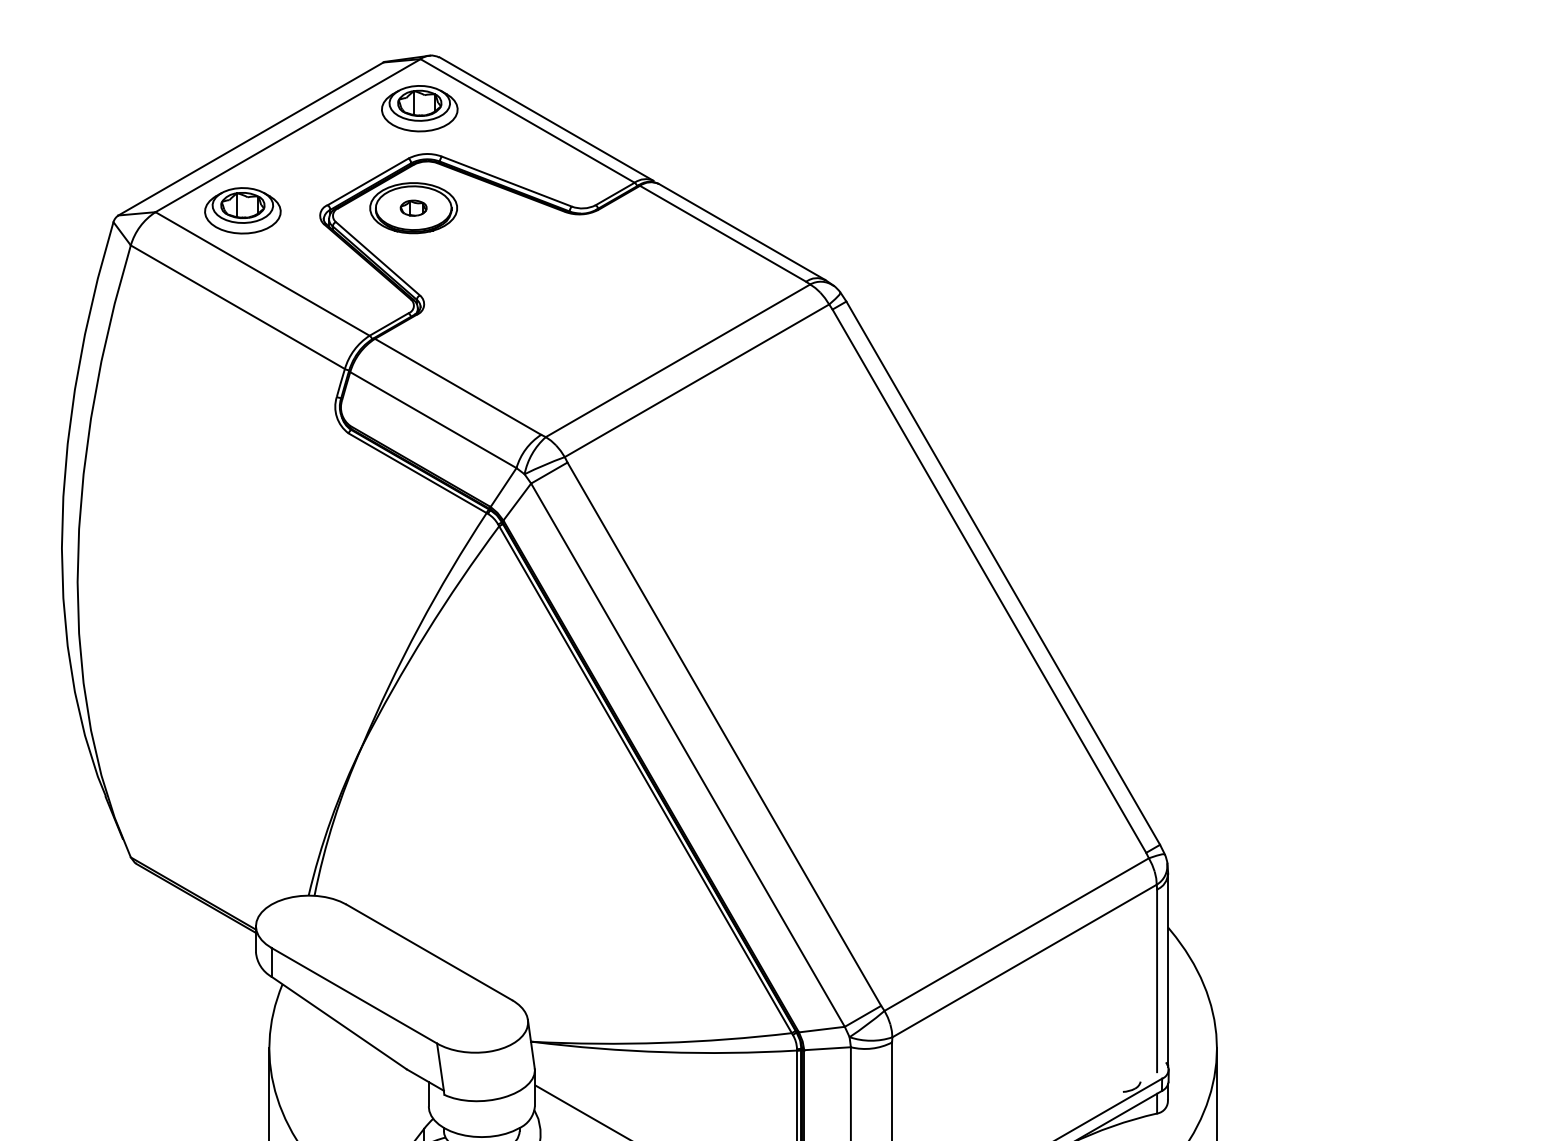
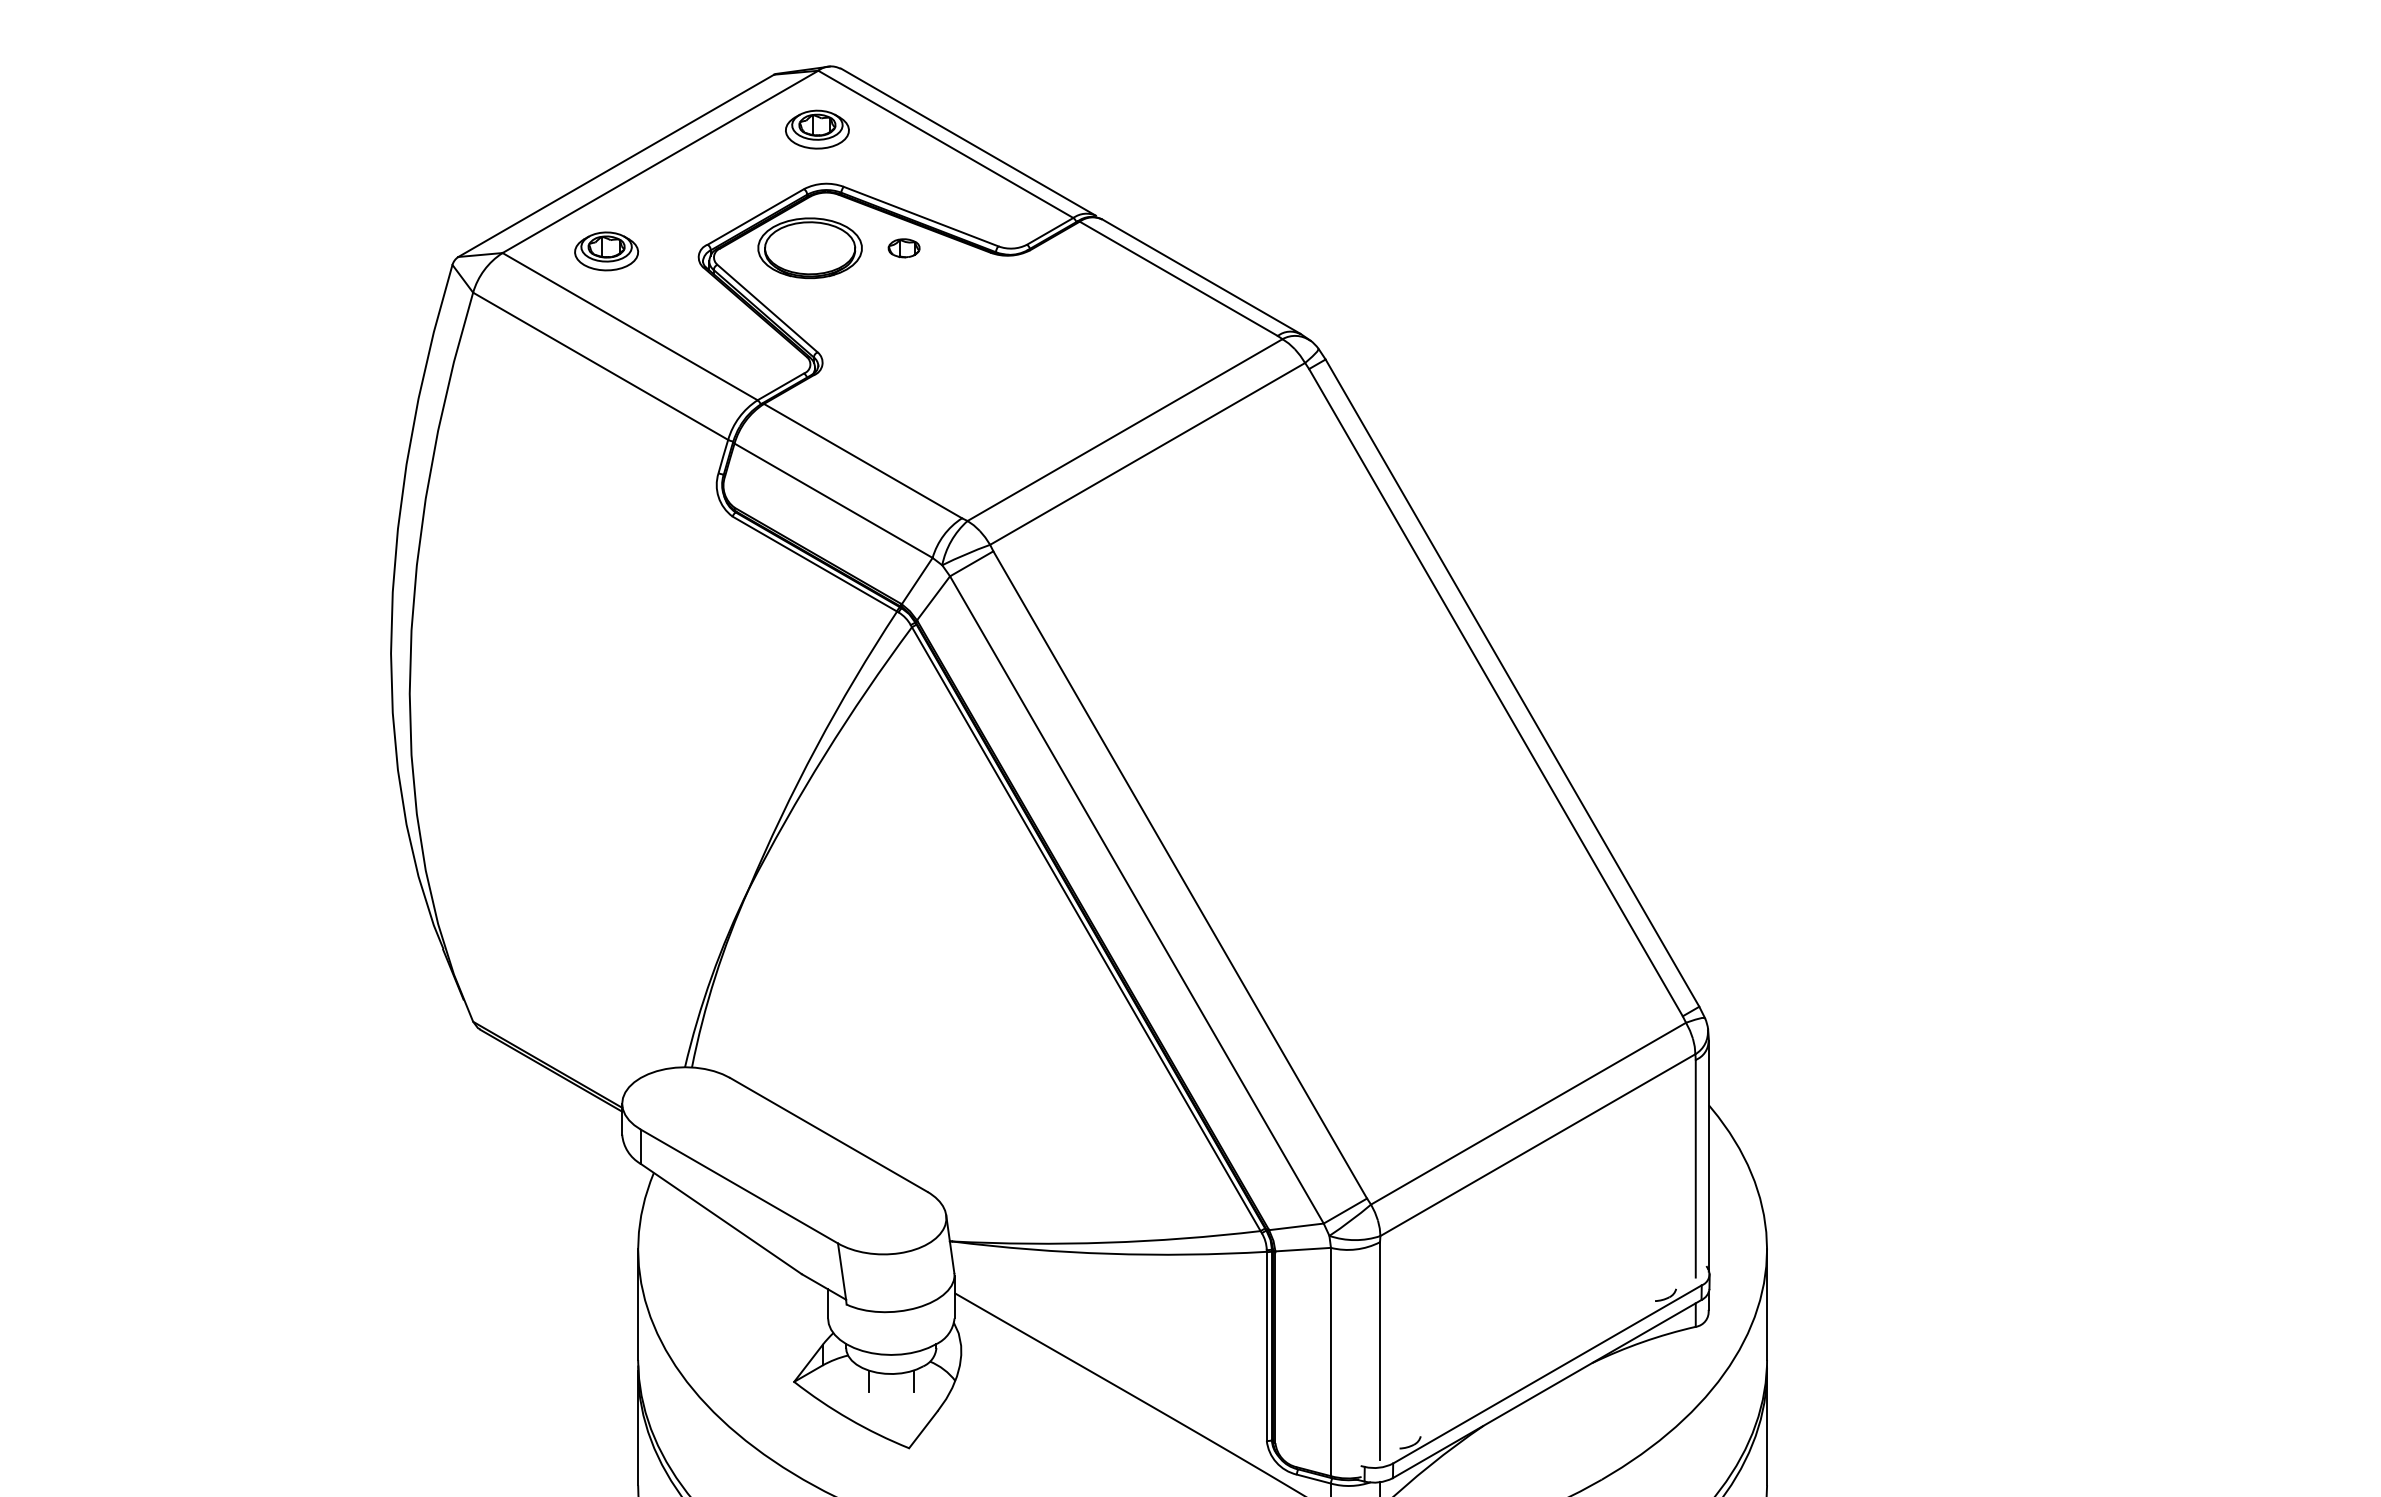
part: (419, 108) -> (817, 129), size x0.7
part: (413, 208) -> (903, 248), moved
part: (242, 210) -> (606, 251), size x0.7

